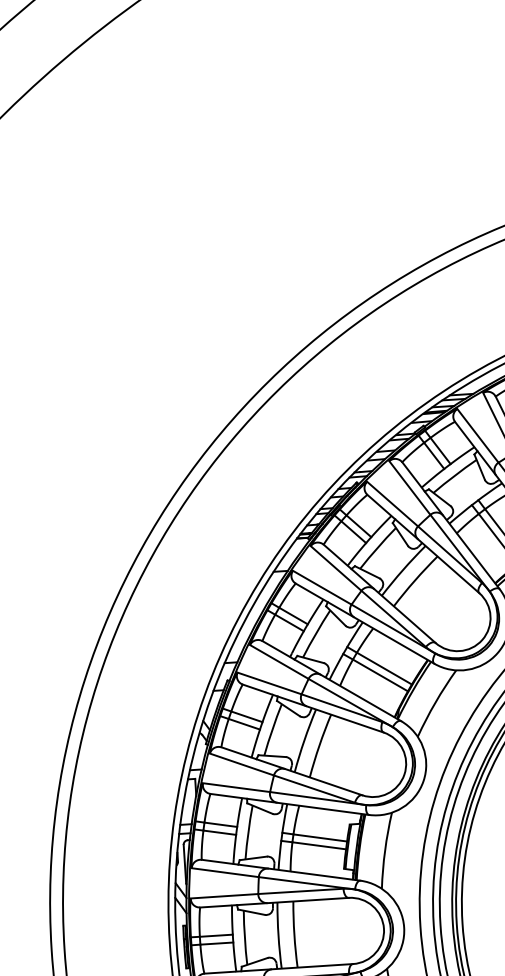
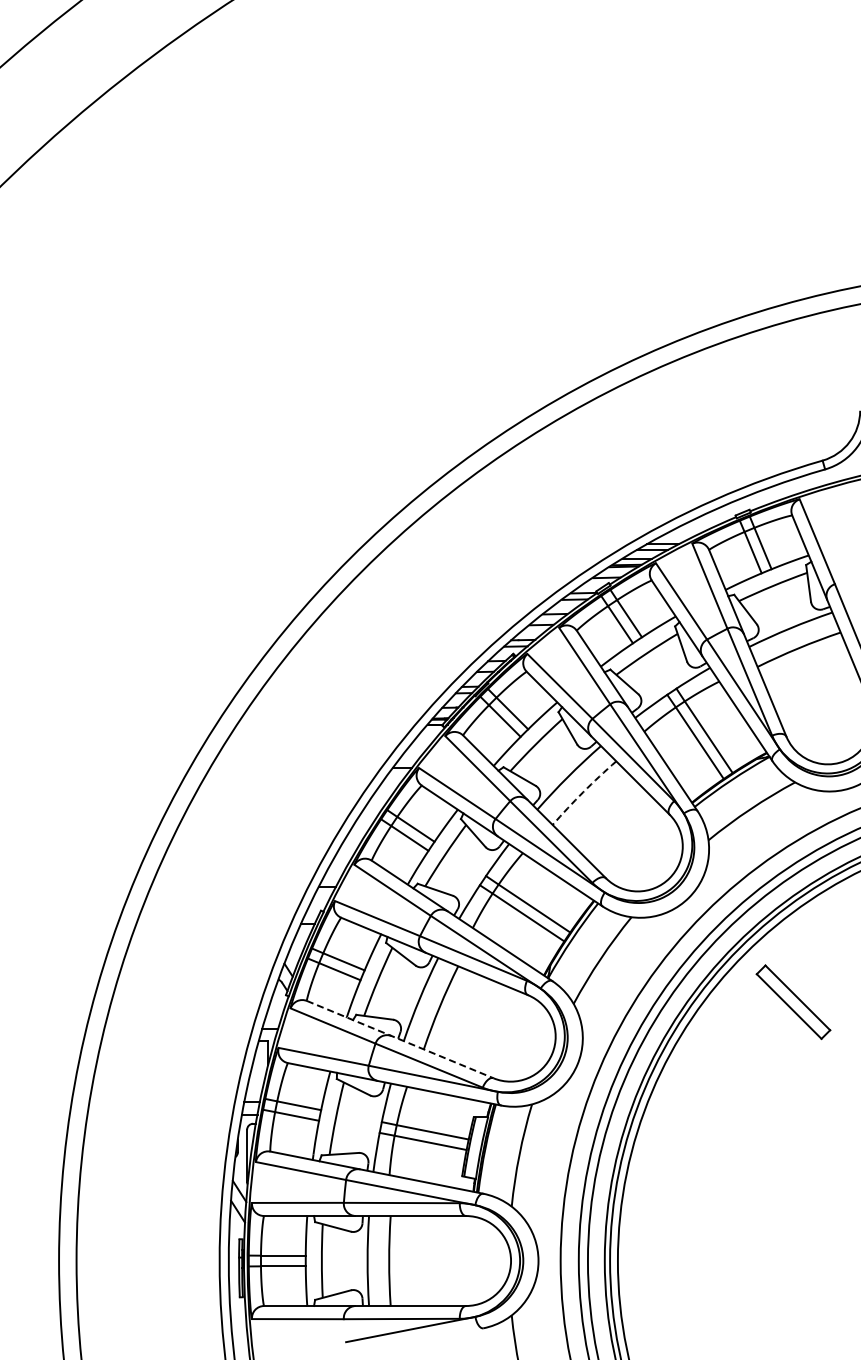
arc: (414, 580) -> (583, 792), solid -> dashed
line: (292, 771) -> (400, 1039), solid -> dashed

